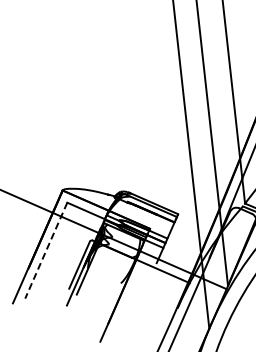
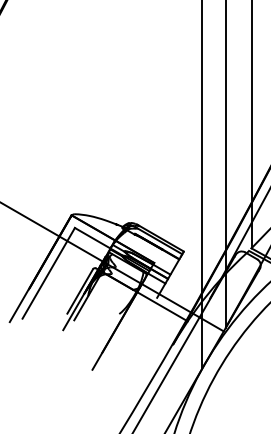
line: (46, 250) -> (48, 273), dashed -> solid

